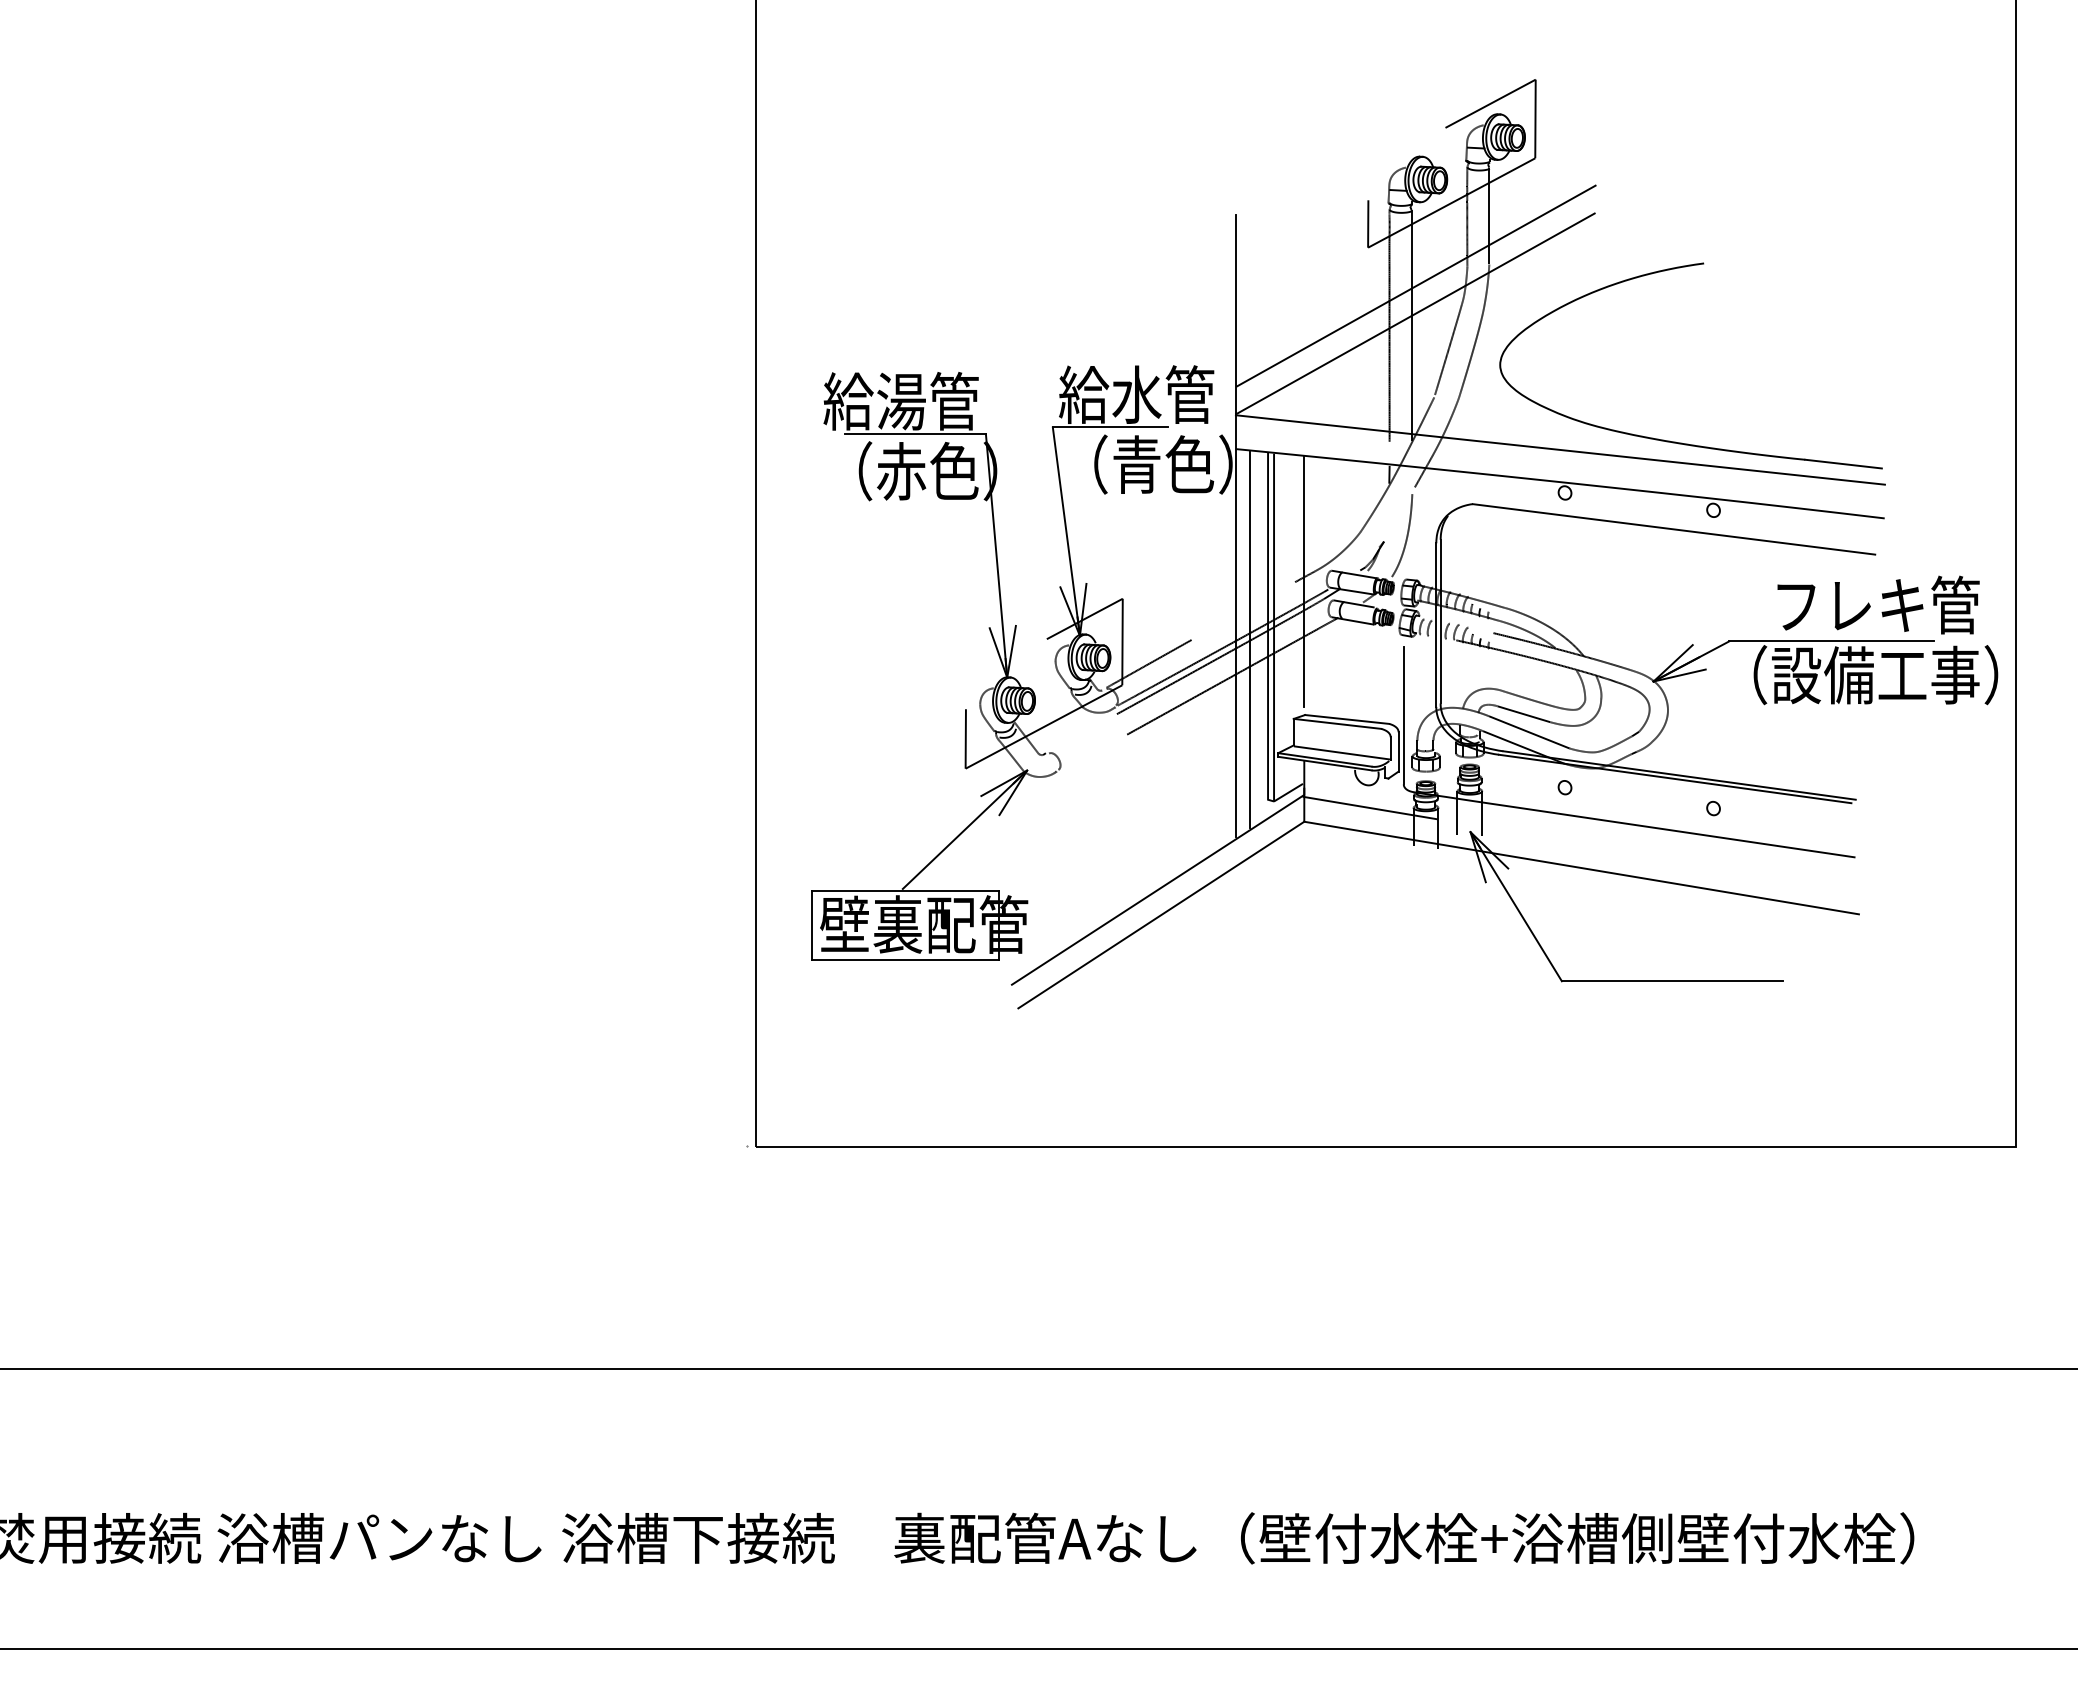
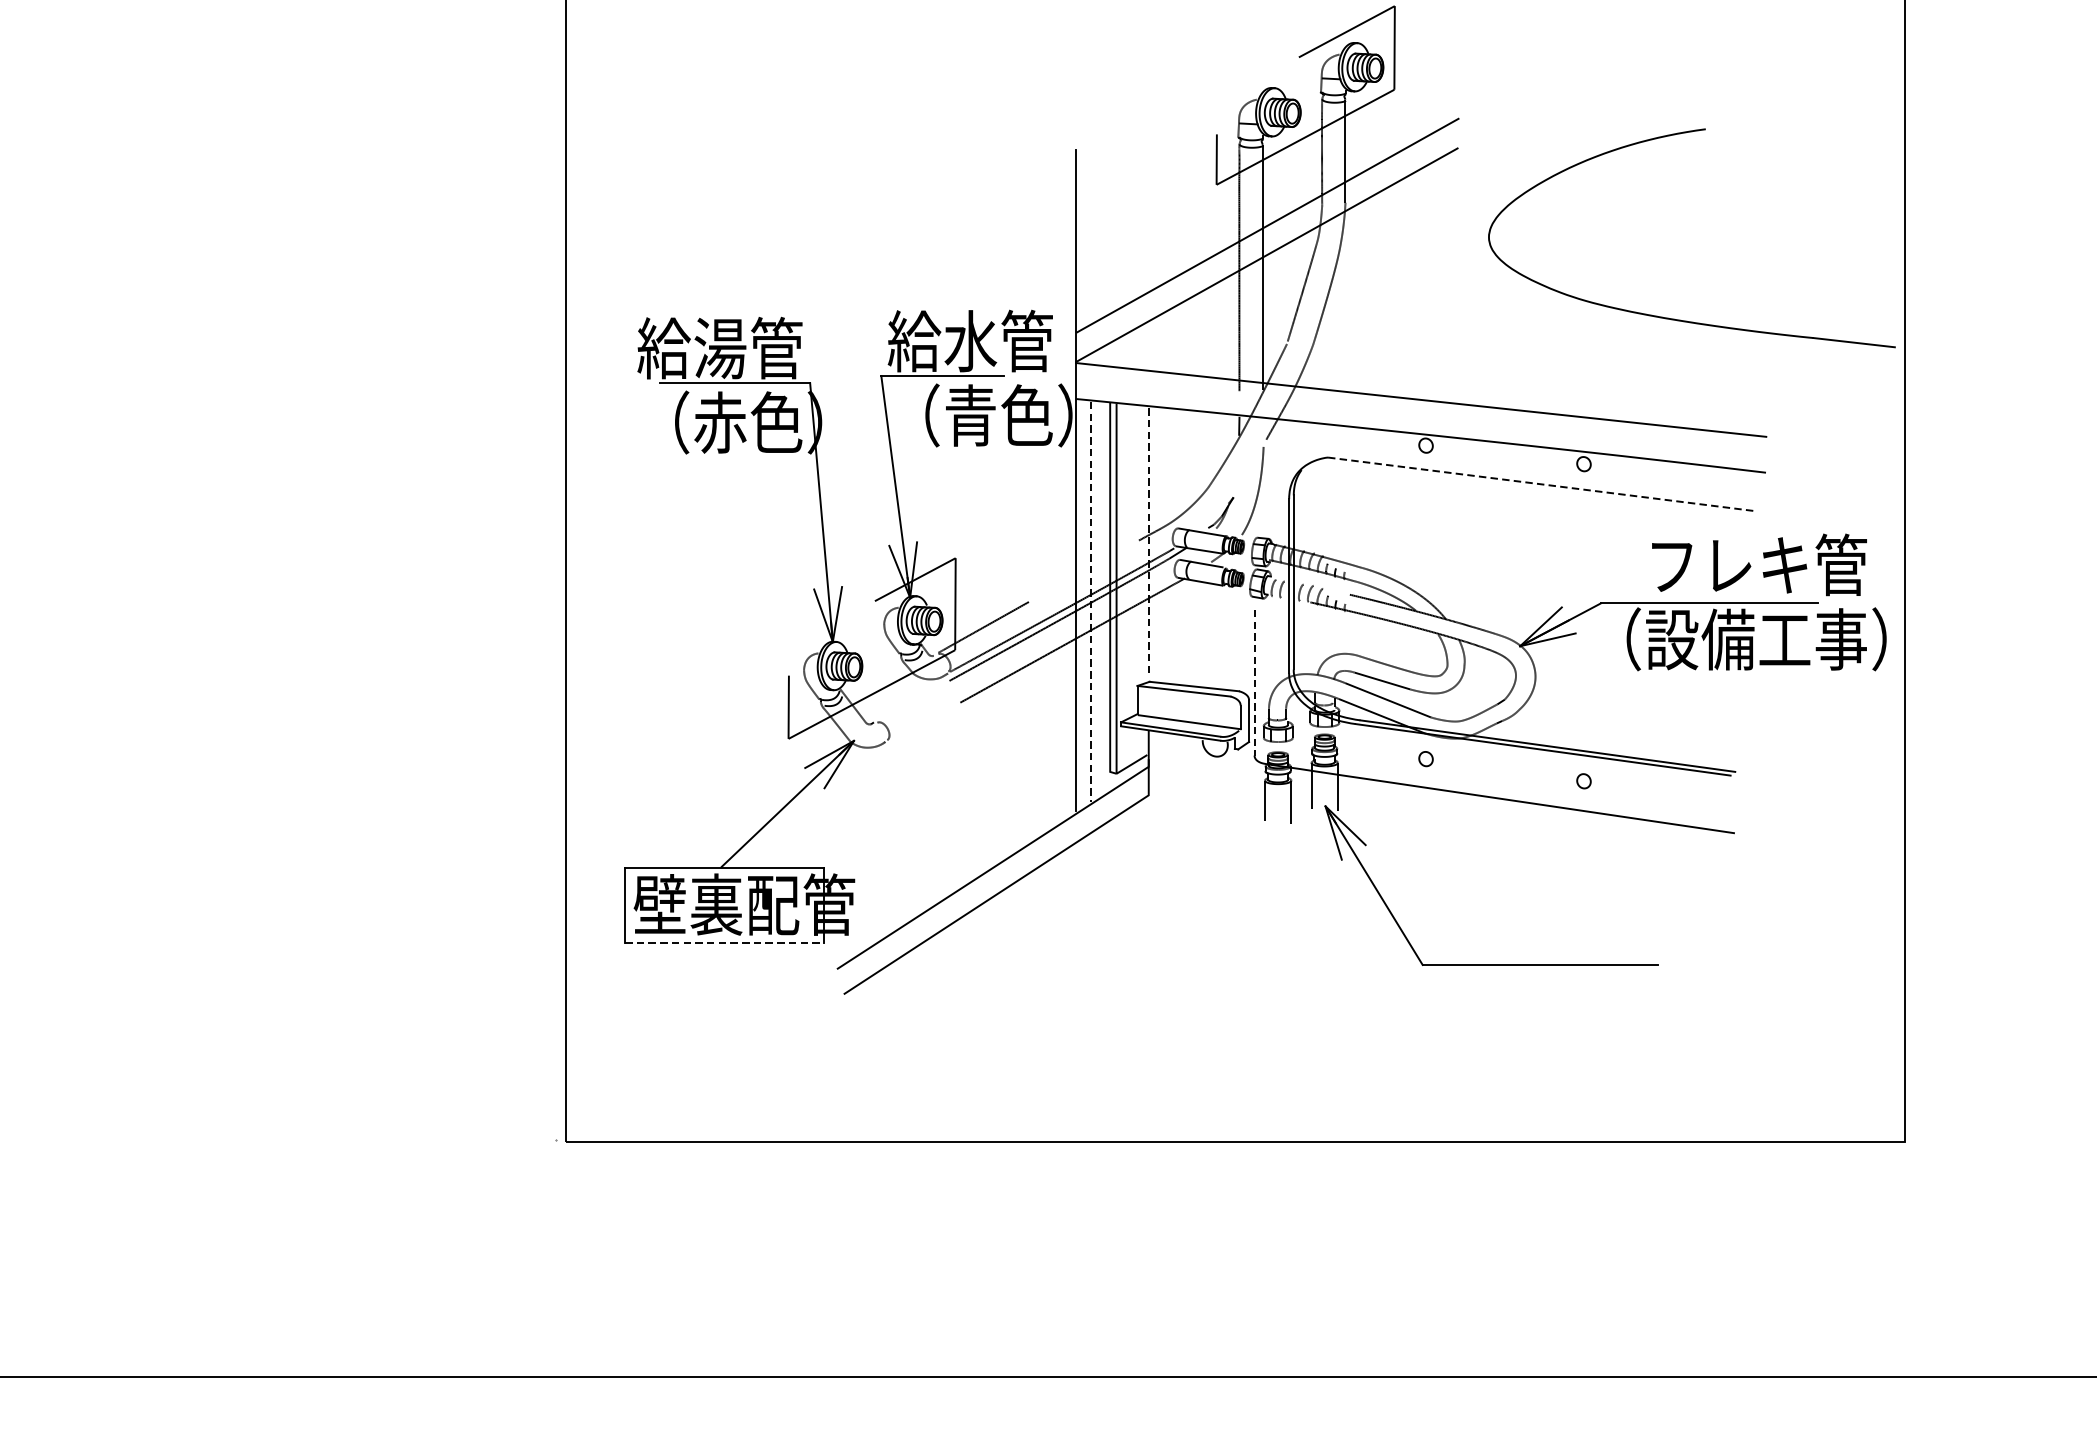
part: (1675, 441) -> (1675, 318), moved
line: (1674, 529) -> (1542, 484), solid -> dashed
line: (1304, 581) -> (1148, 539), solid -> dashed
line: (1250, 640) -> (1091, 602), solid -> dashed
line: (1403, 715) -> (1254, 682), solid -> dashed
line: (1369, 807) -> (1218, 780), removed
line: (1581, 867) -> (1443, 843), removed
line: (905, 960) -> (724, 942), solid -> dashed

